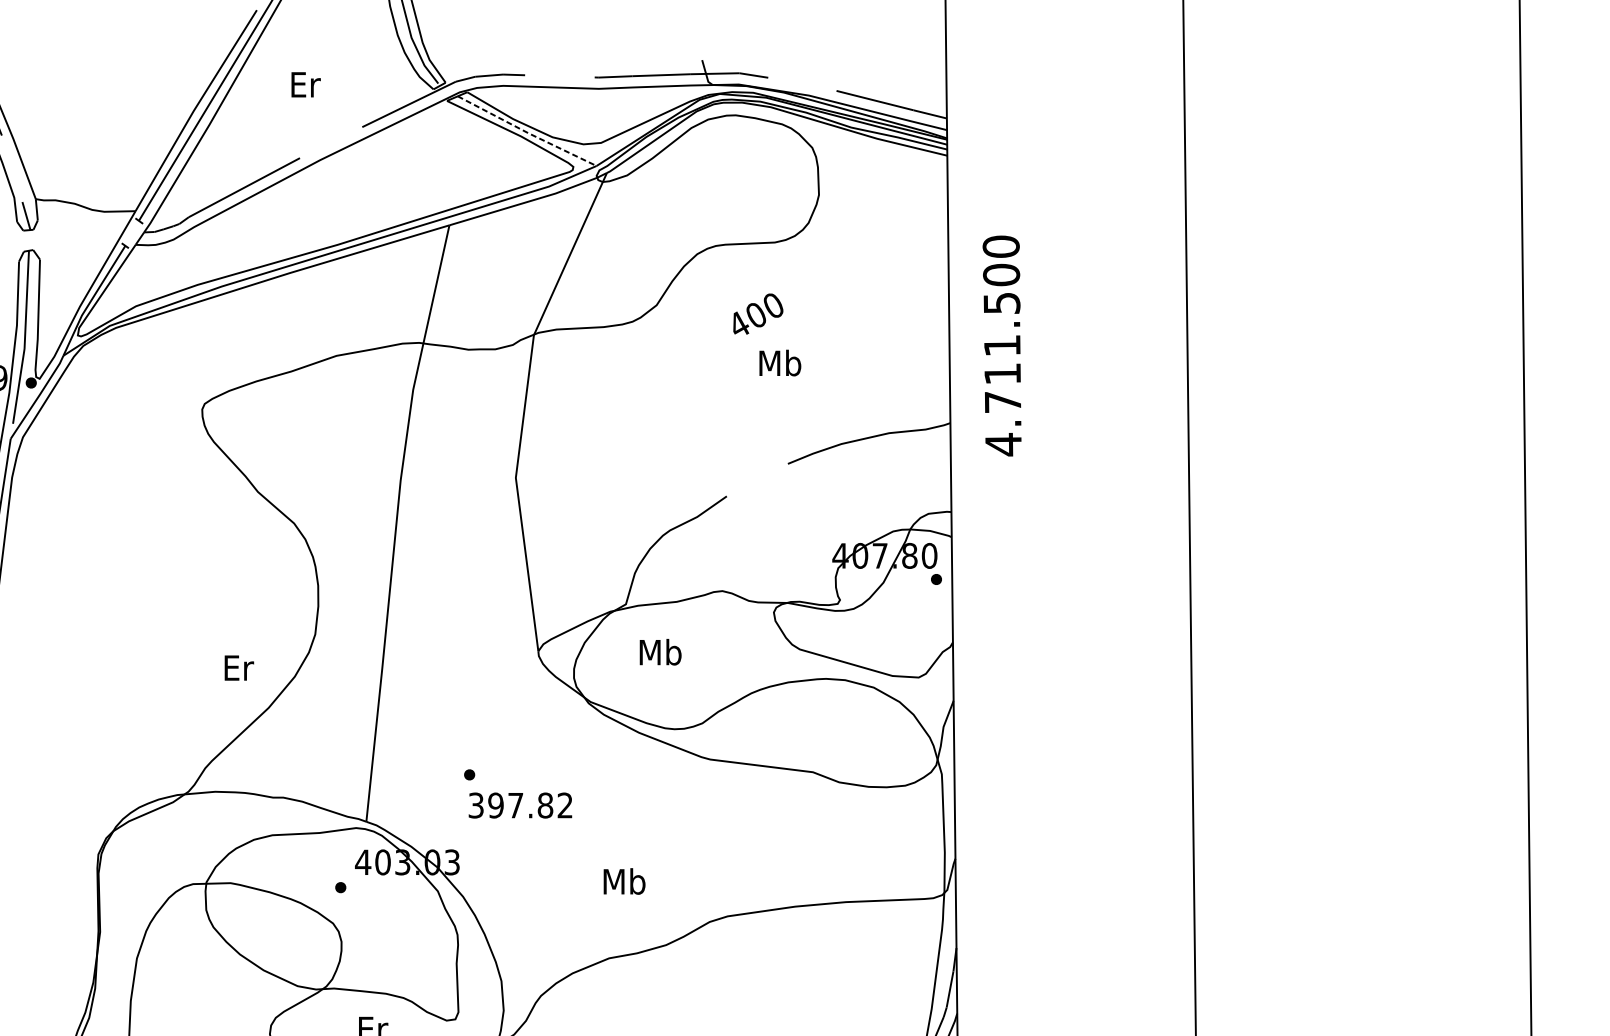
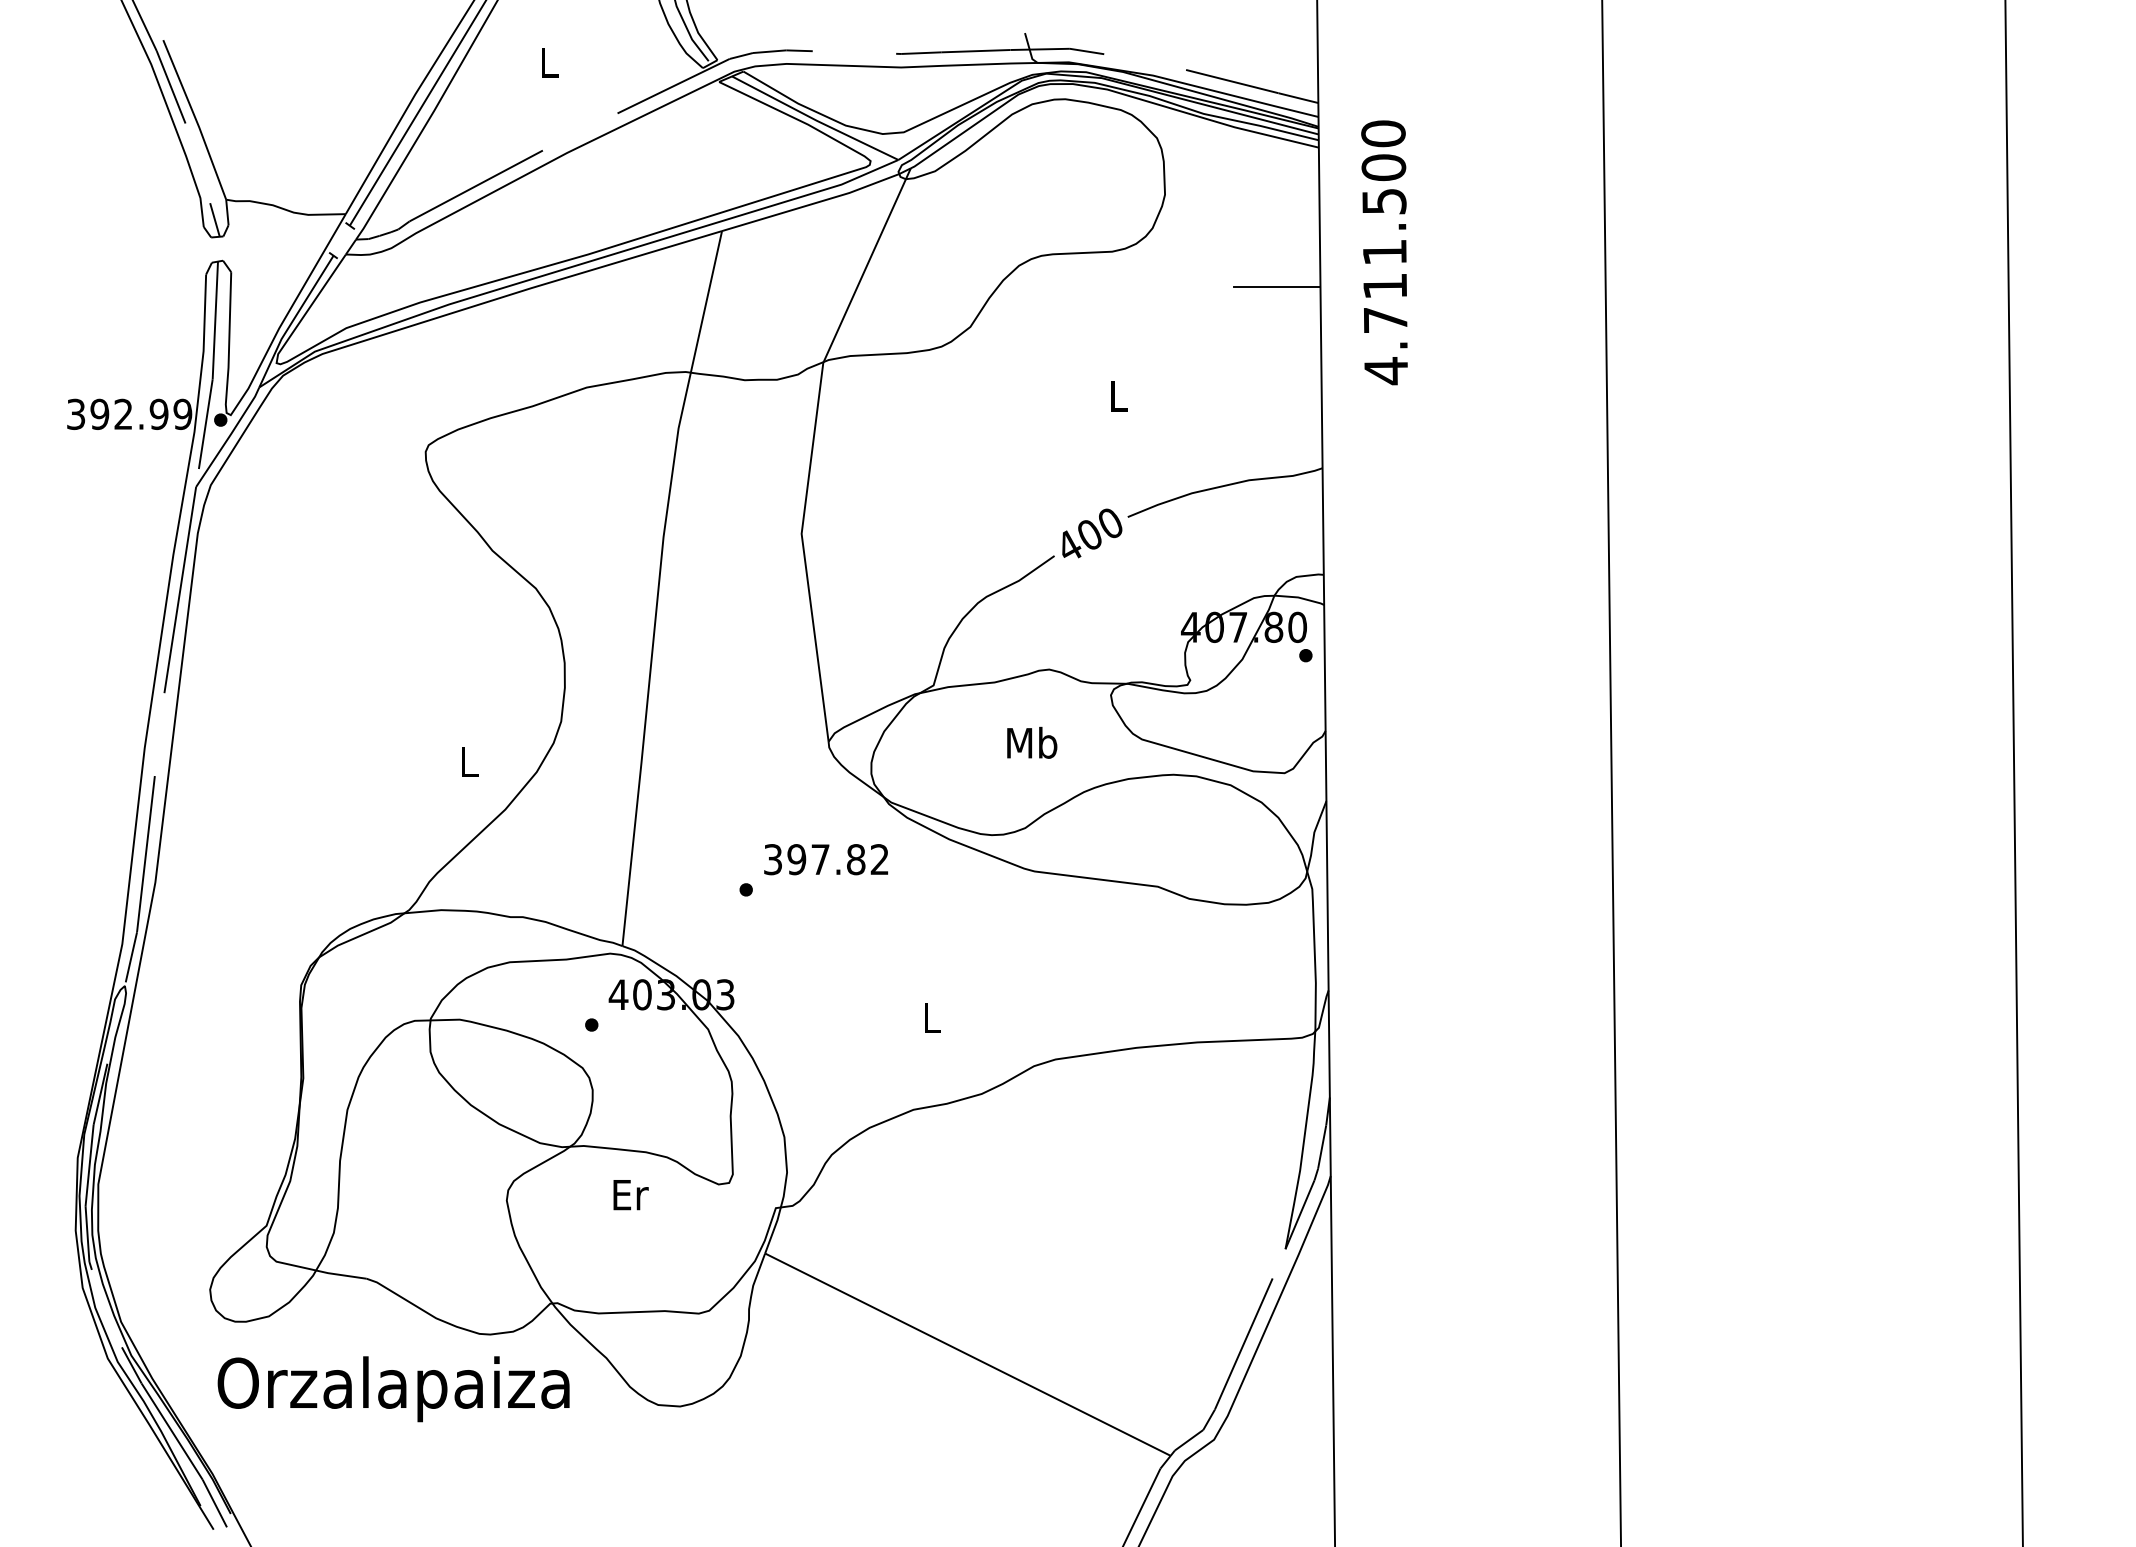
text: (305, 84) -> (549, 62), Er -> L
line: (527, 132) -> (815, 119), dashed -> solid
line: (912, 271) -> (1277, 286), added
text: (758, 314) -> (1092, 533), moved
text: (1002, 345) -> (1384, 252), moved
text: (780, 363) -> (1118, 396), Mb -> L
text: (660, 651) -> (1032, 742), moved
text: (238, 667) -> (469, 761), Er -> L
text: (519, 805) -> (825, 859), moved
text: (625, 881) -> (932, 1017), Mb -> L

